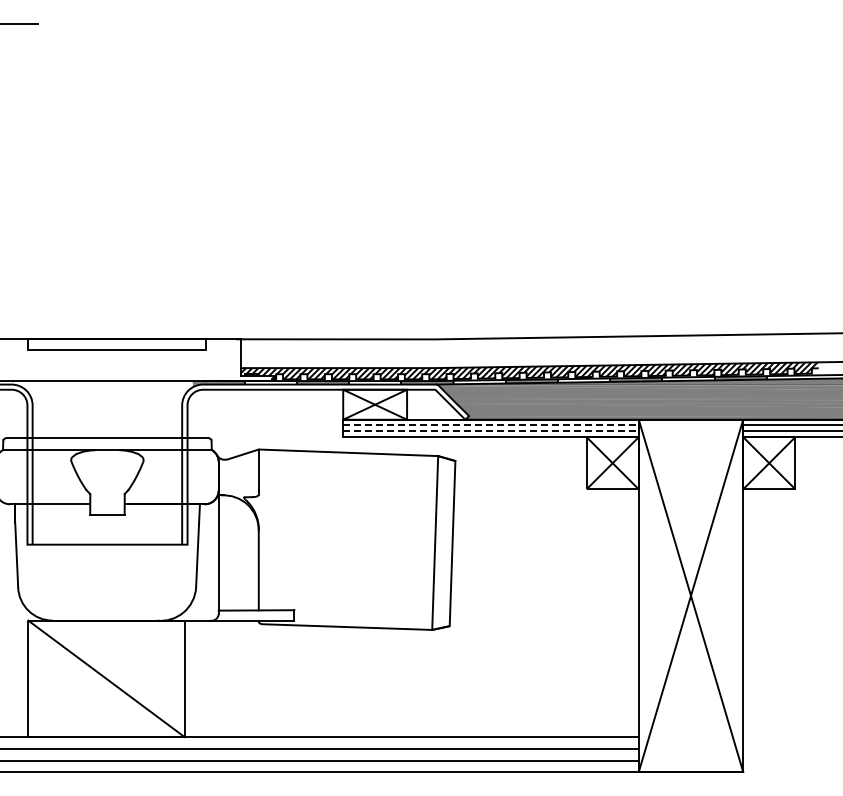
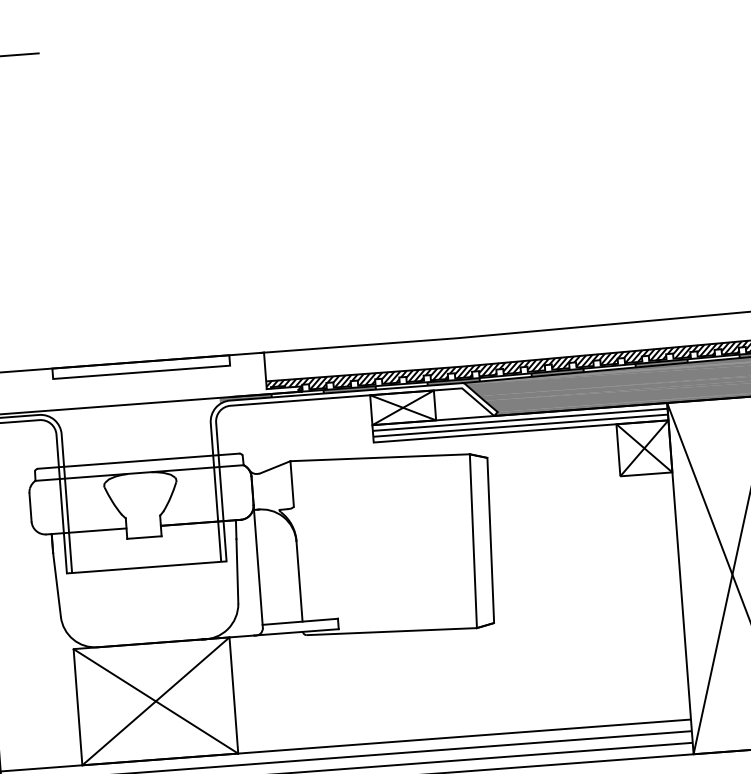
line: (491, 425) -> (520, 419), dashed -> solid
line: (491, 431) -> (521, 425), dashed -> solid
line: (106, 678) -> (155, 700), added

